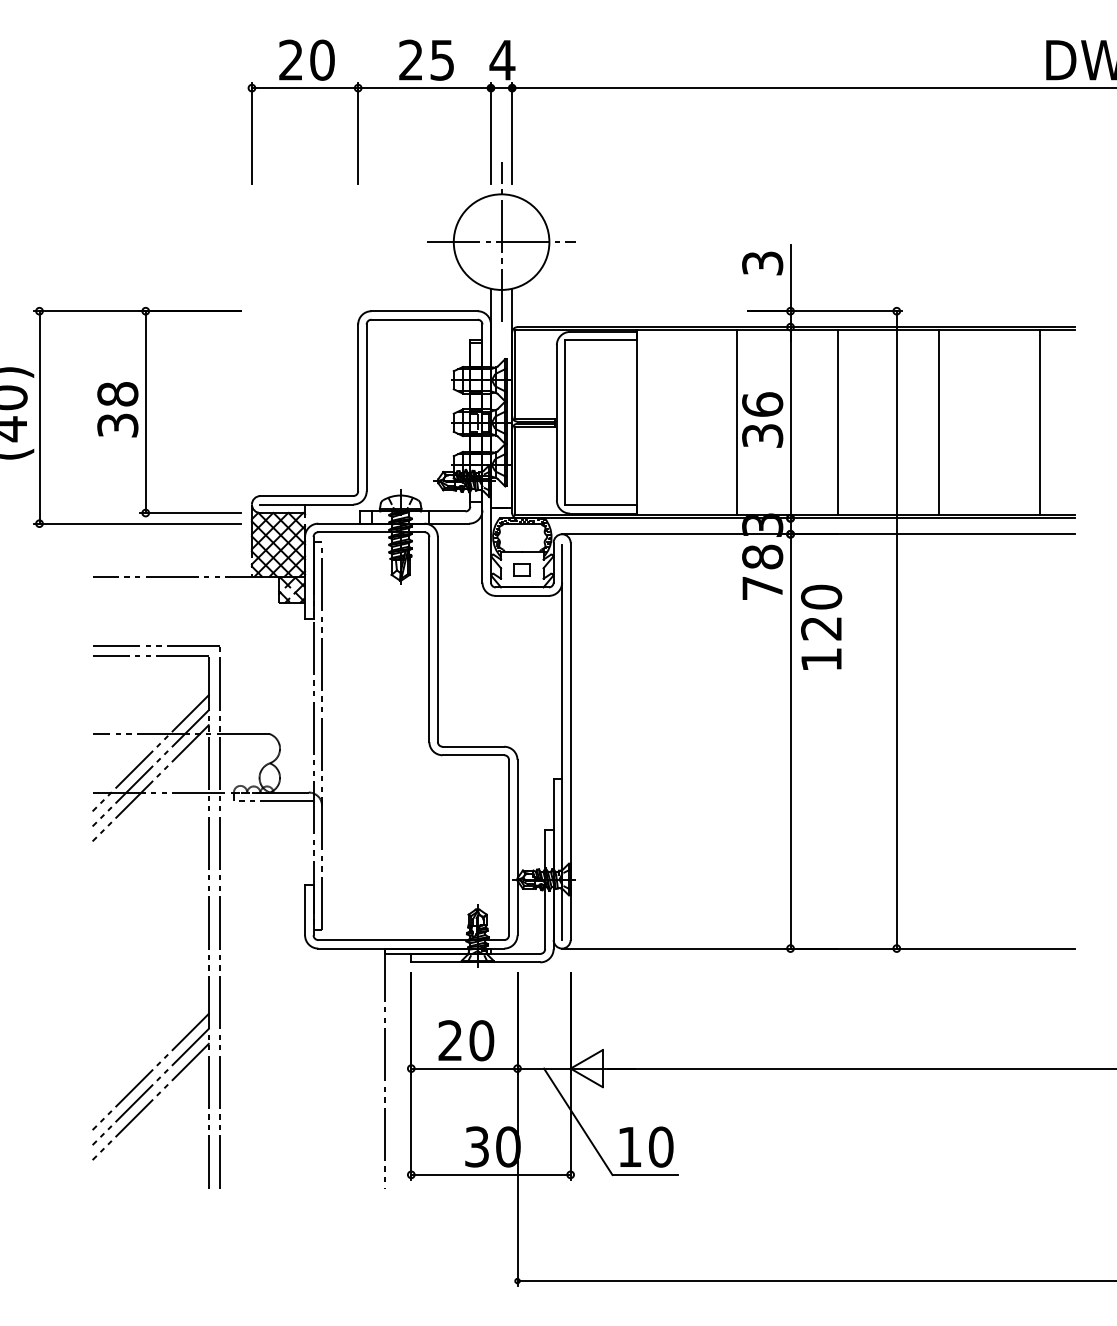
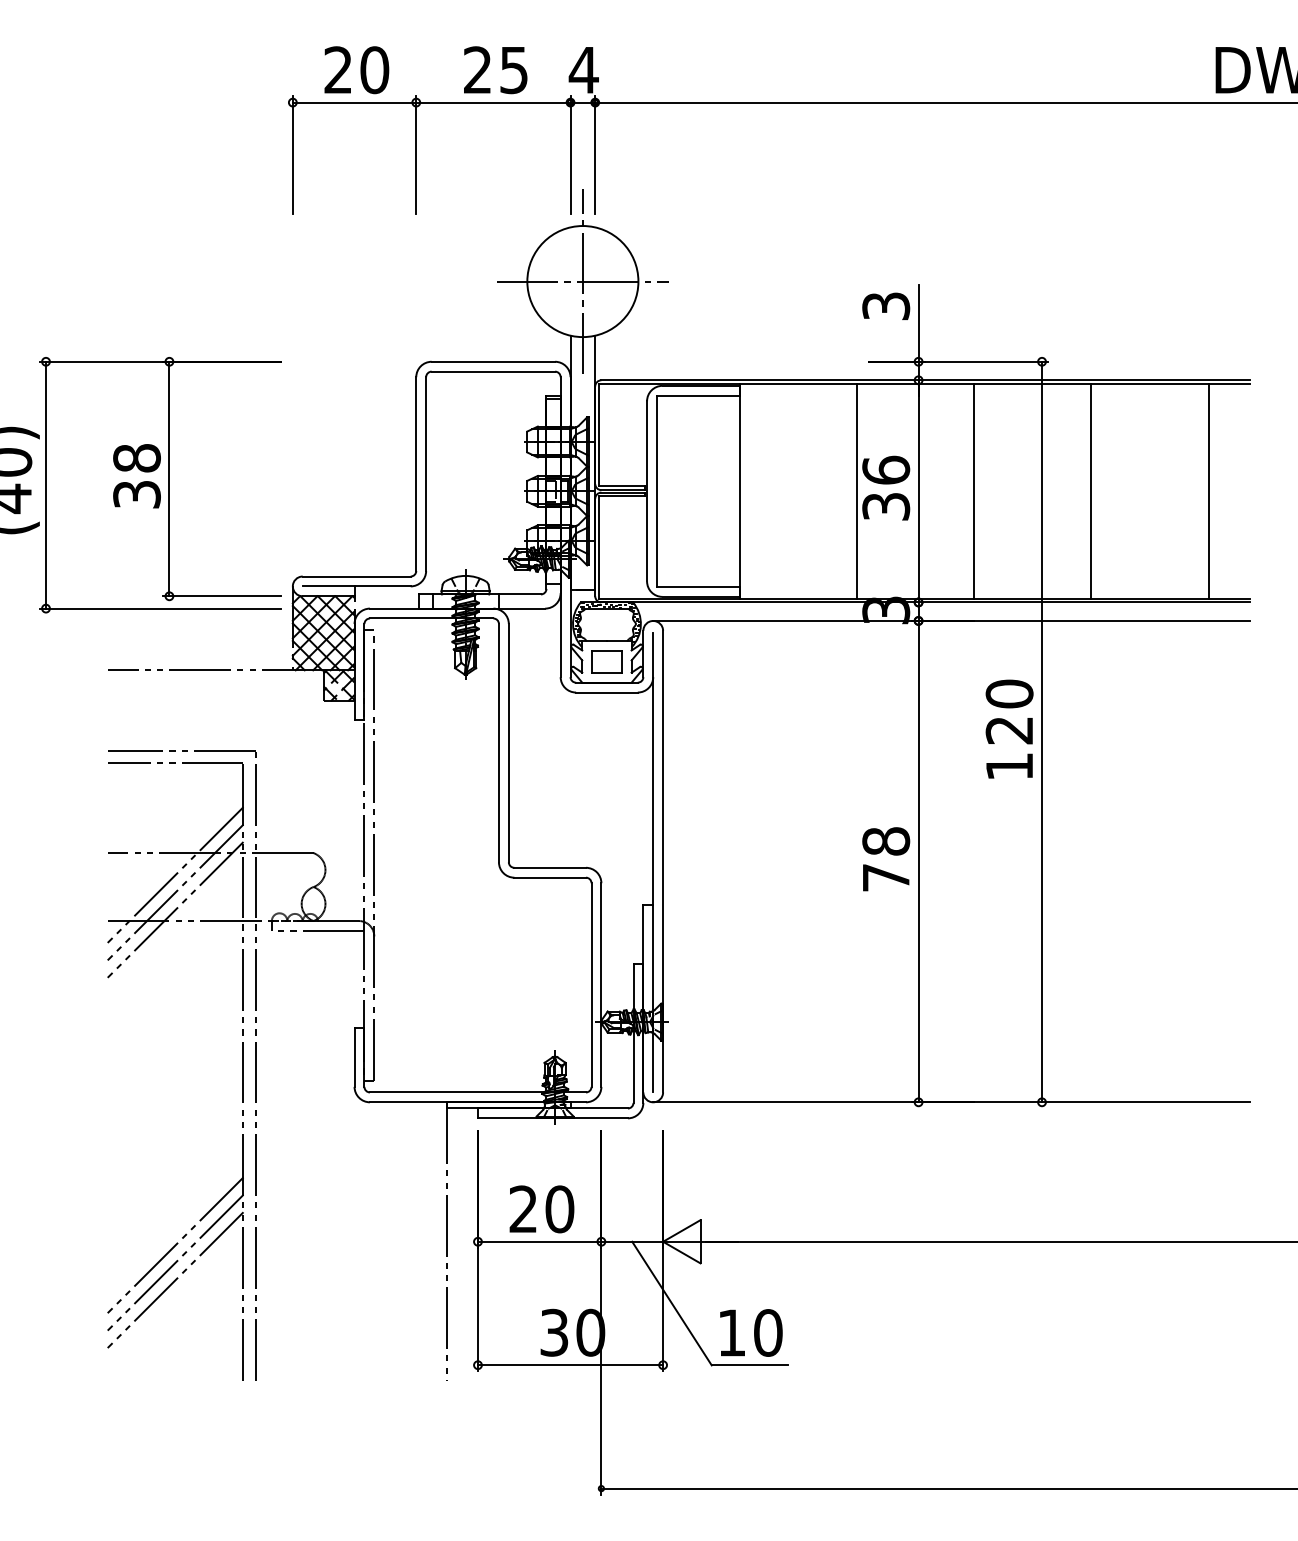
part: (521, 569) -> (606, 661), size x1.67
text: (762, 572) -> (886, 859), moved
text: (821, 626) -> (1009, 728), moved

